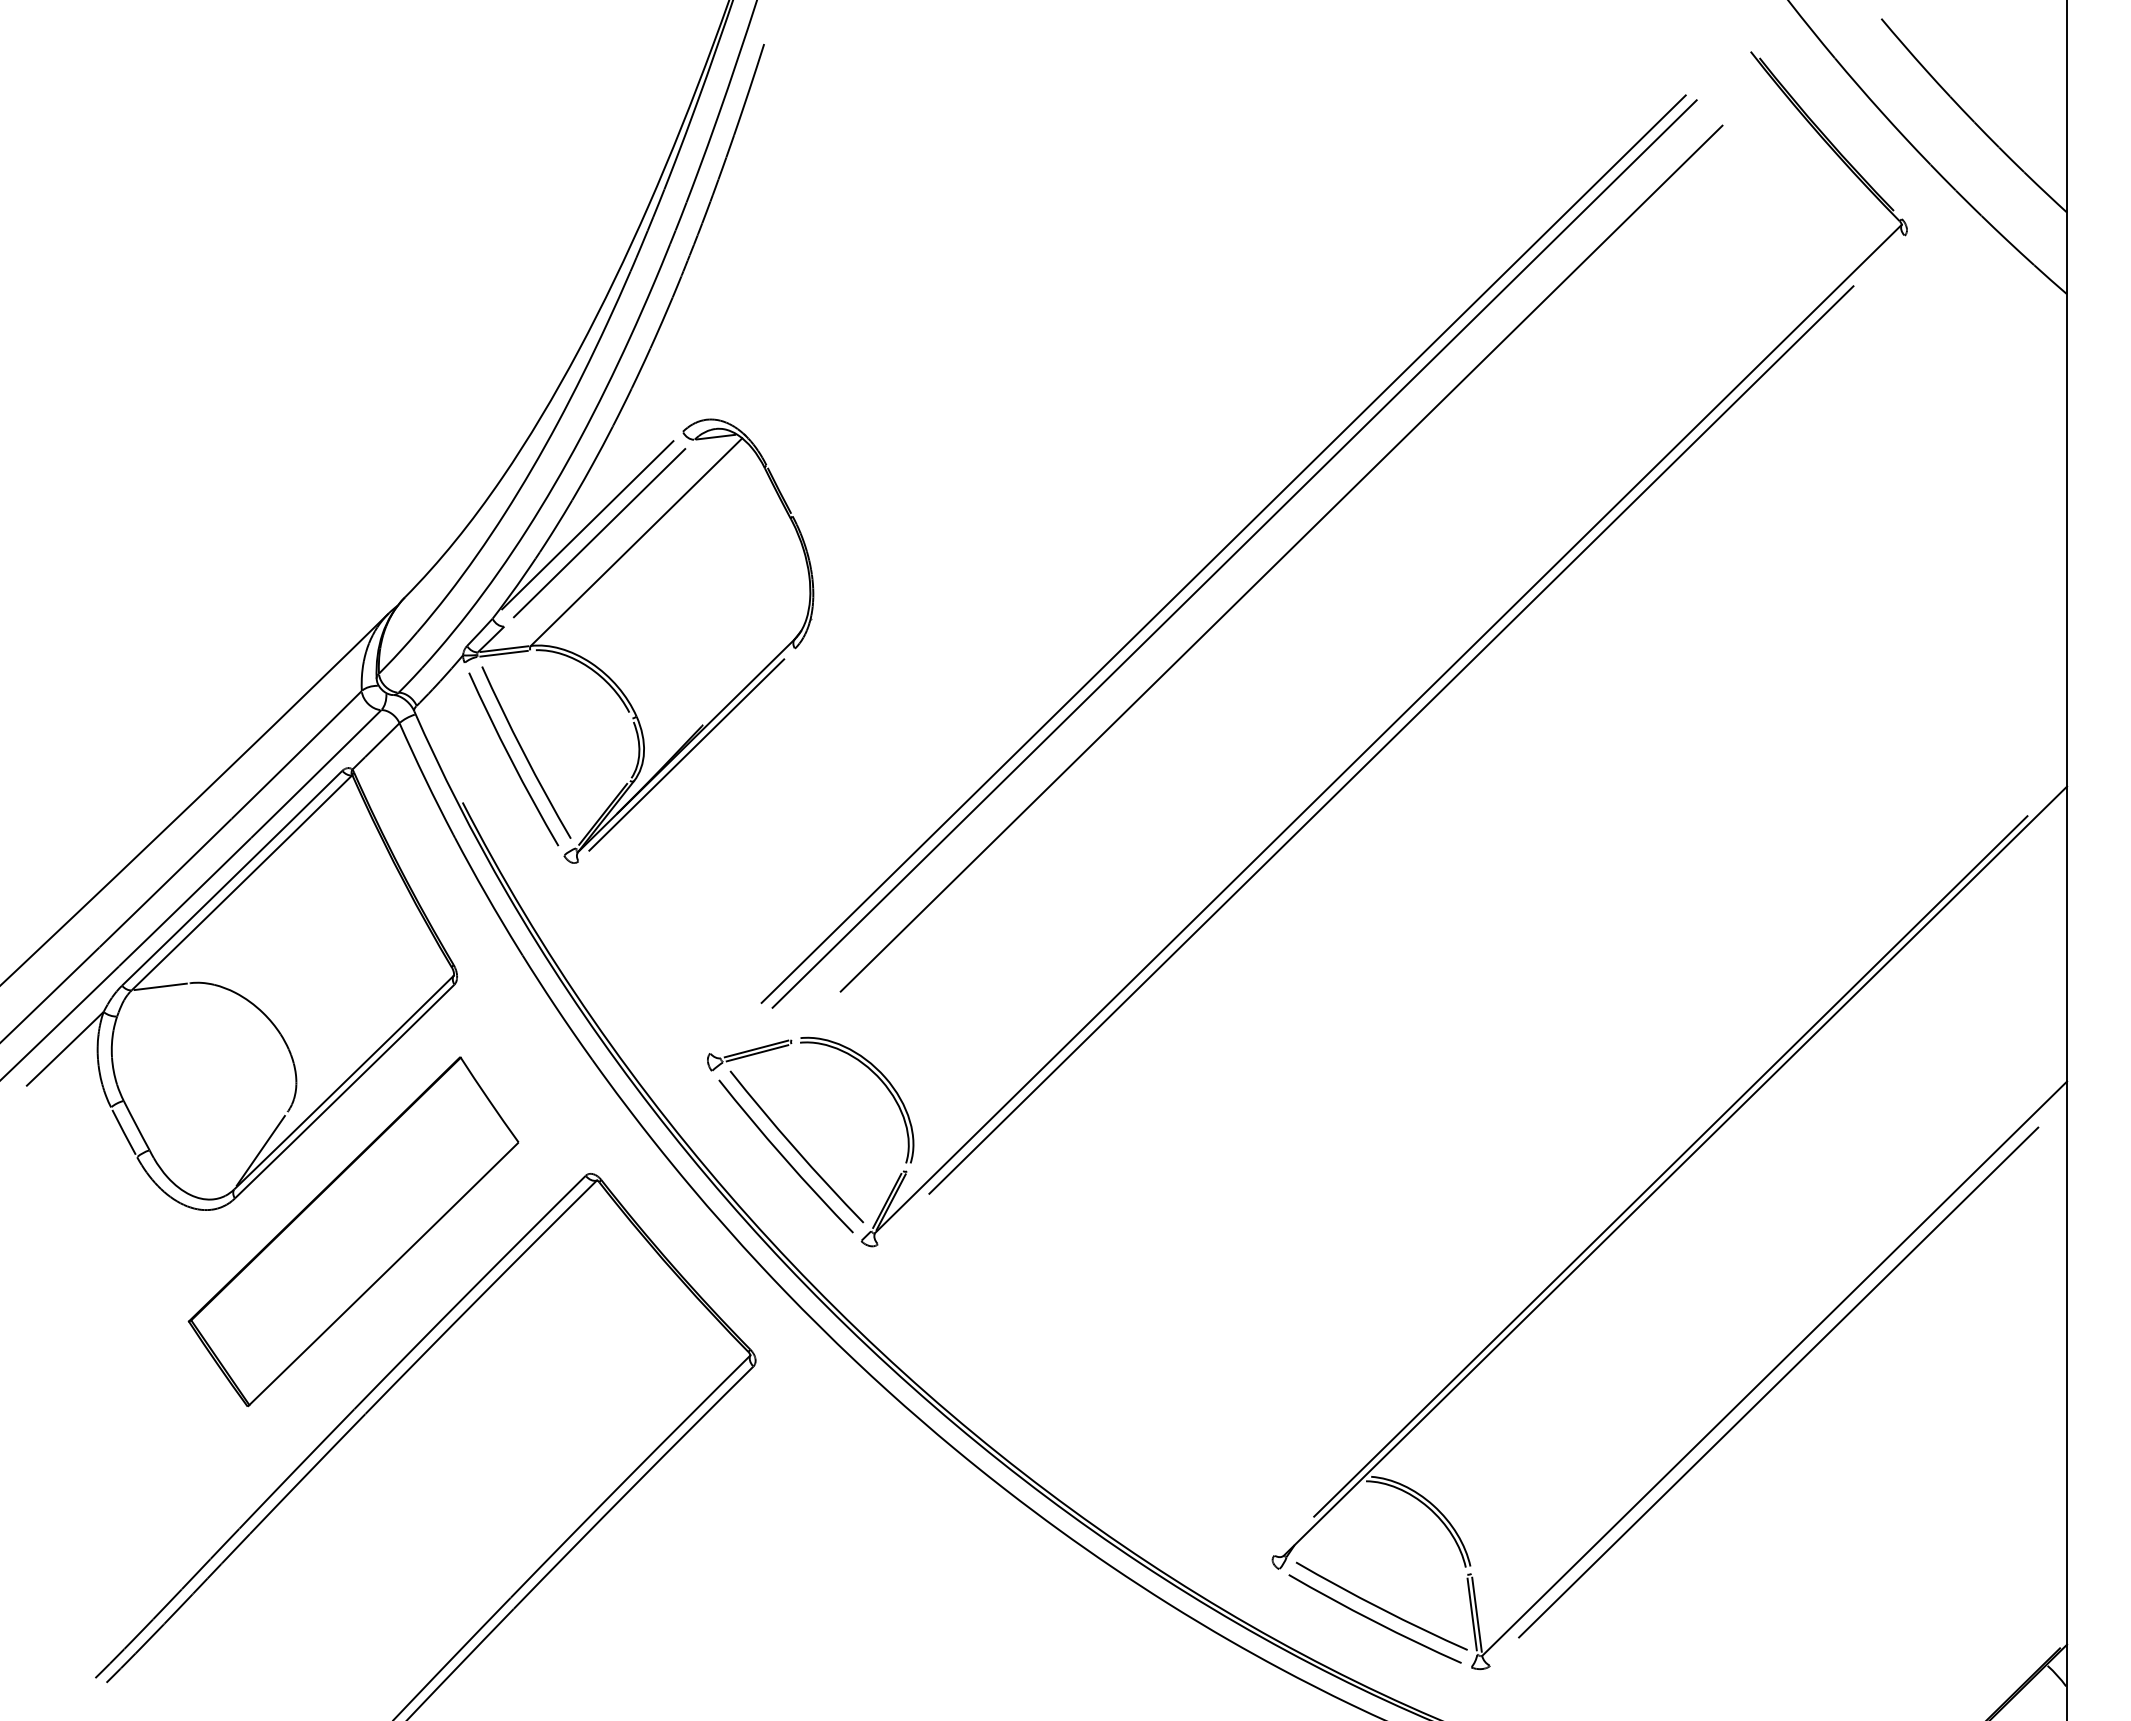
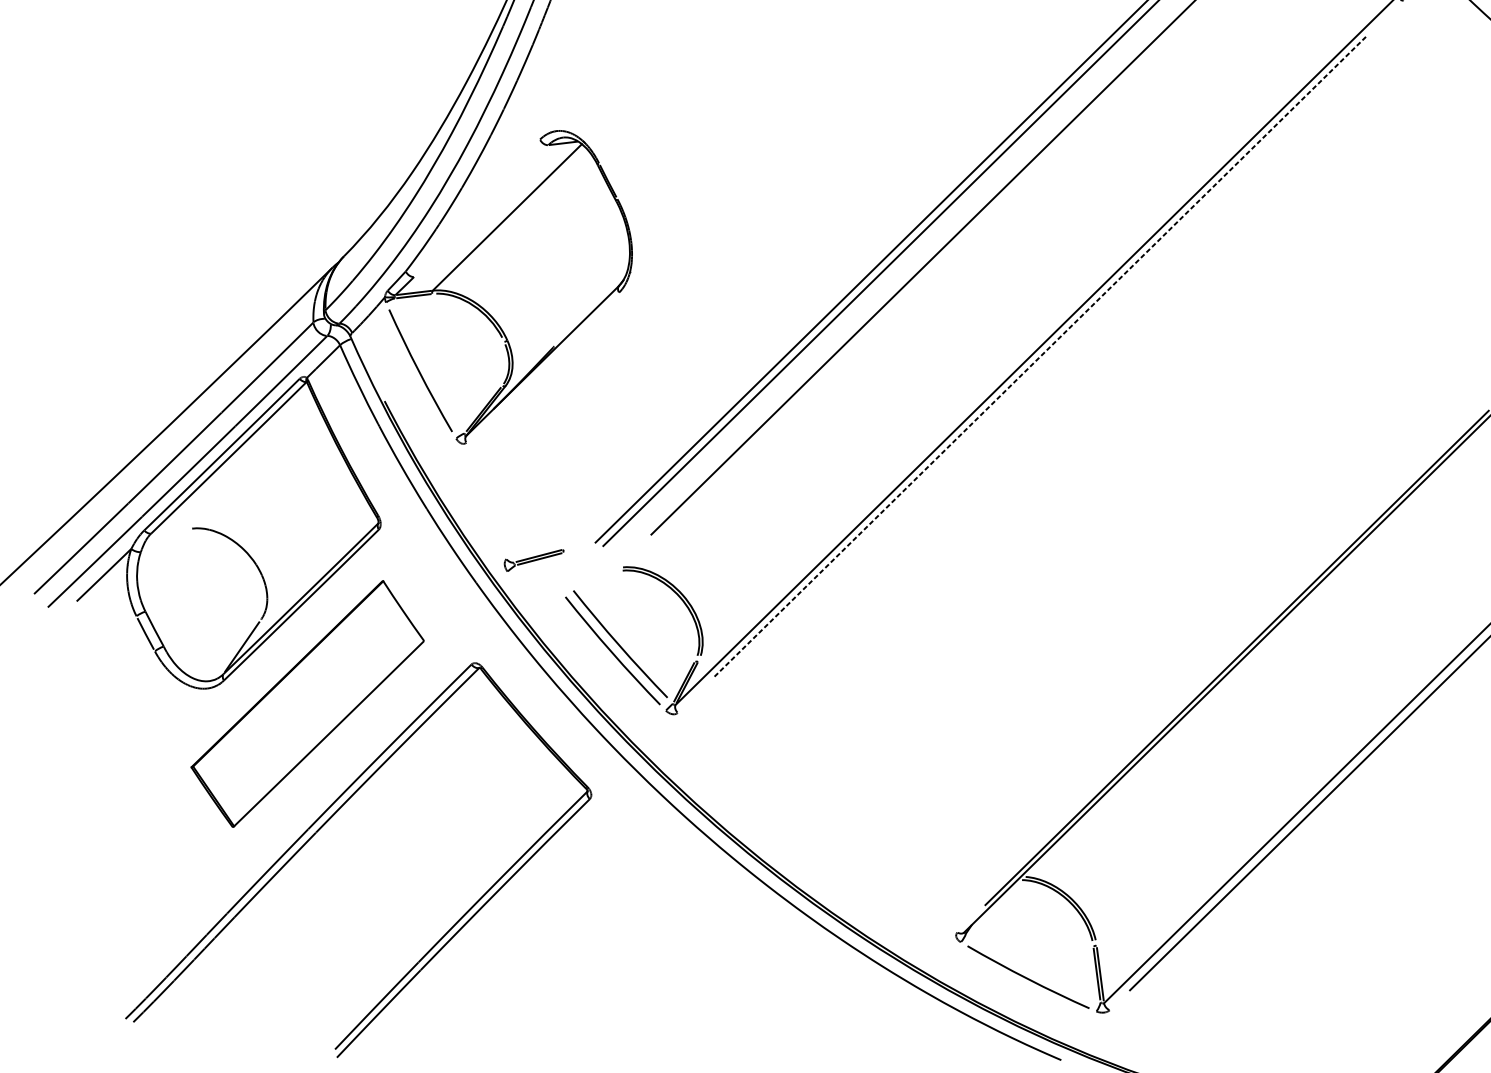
line: (587, 525) -> (472, 205), removed
line: (599, 533) -> (481, 211), removed
line: (1391, 740) -> (1040, 357), solid -> dashed
curve: (525, 753) -> (428, 366), removed
line: (686, 754) -> (542, 367), removed
line: (160, 986) -> (171, 530), removed
part: (749, 1055) -> (534, 560), moved
curve: (1381, 1607) -> (1032, 969), removed

